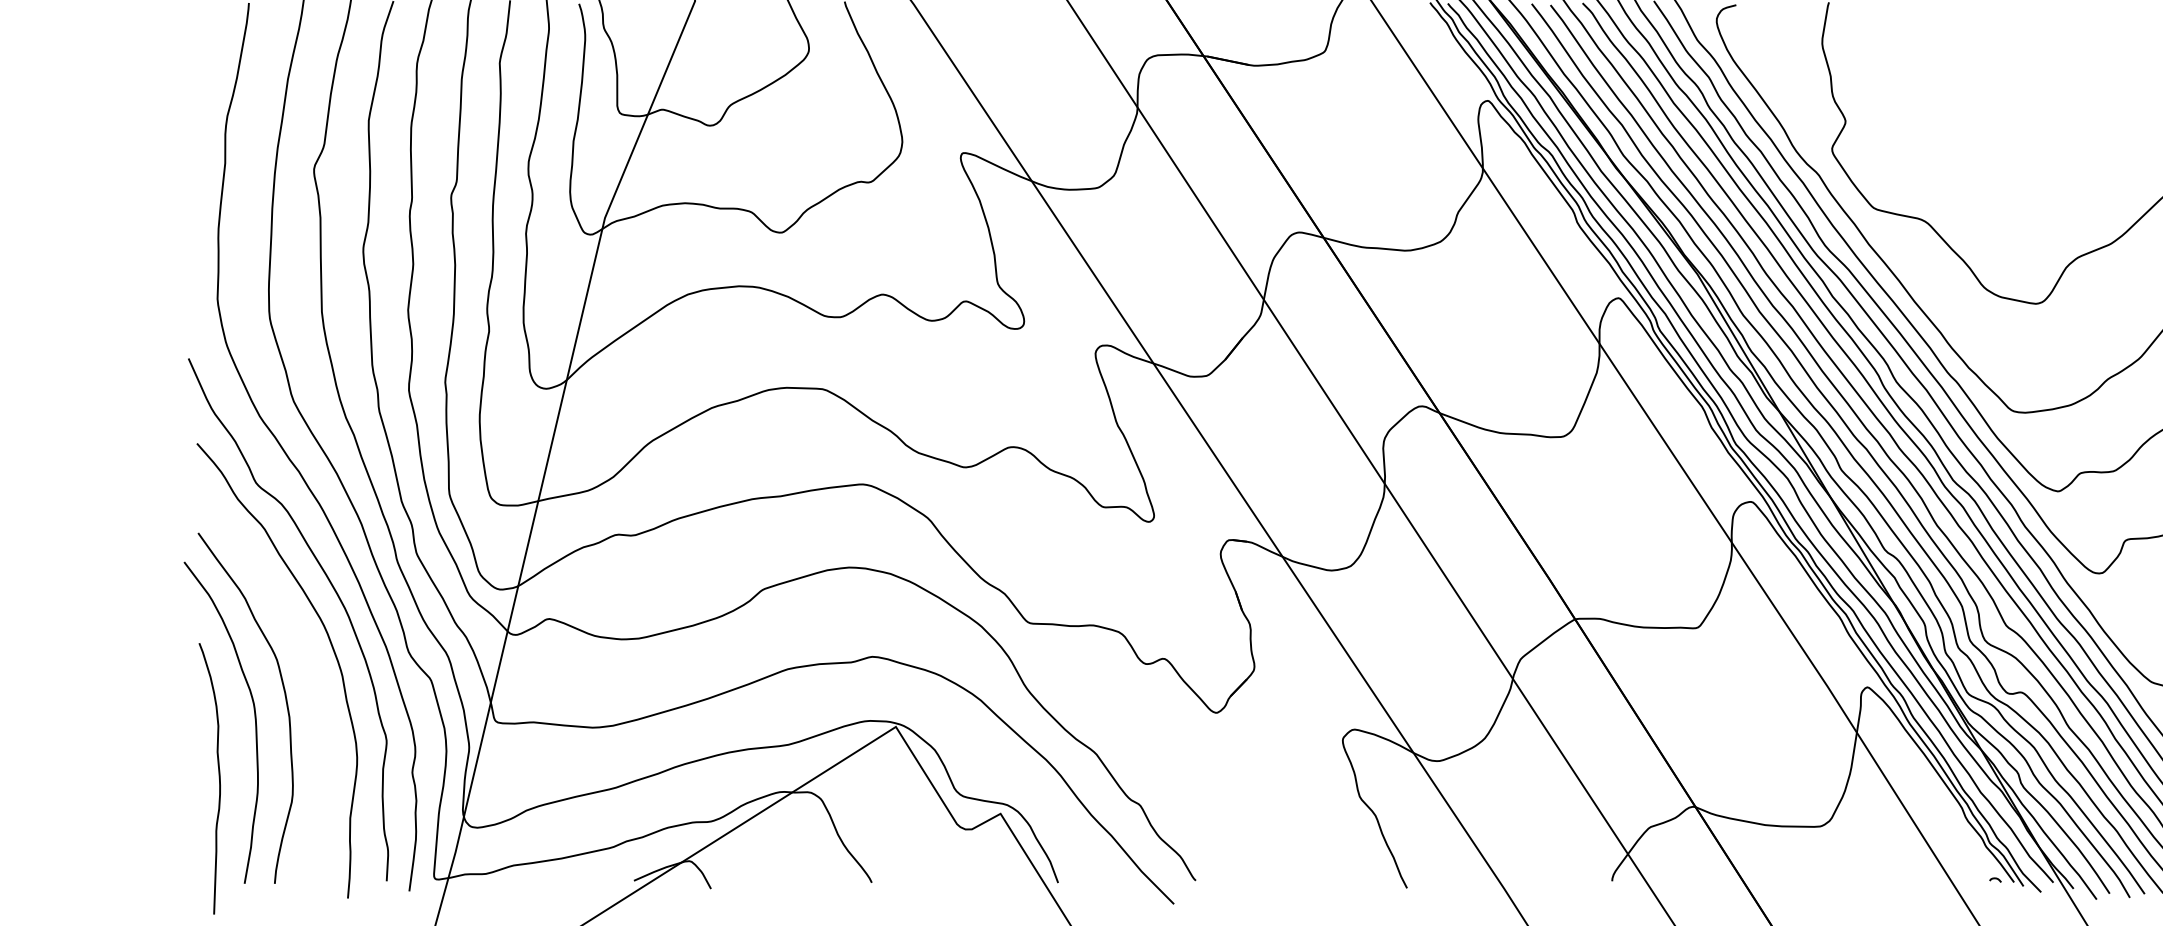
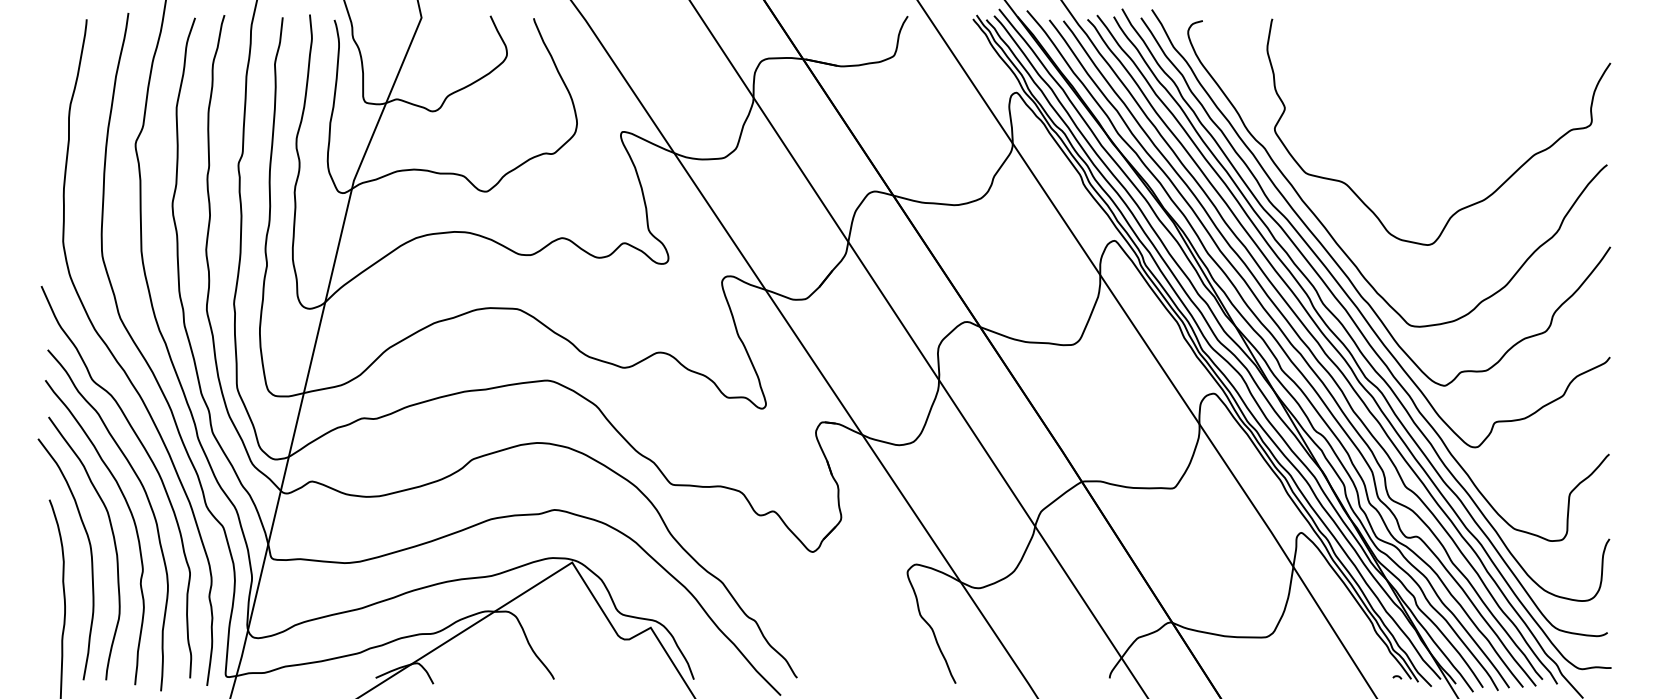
curve: (309, 669) -> (132, 519), added

